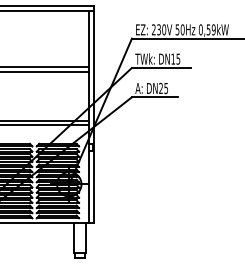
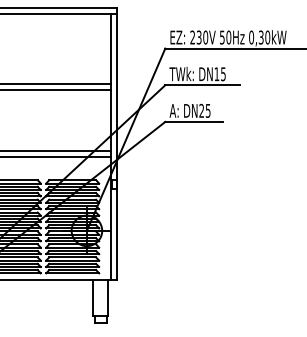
text: (211, 29) -> (264, 37), 0,59kW -> 0,30kW

